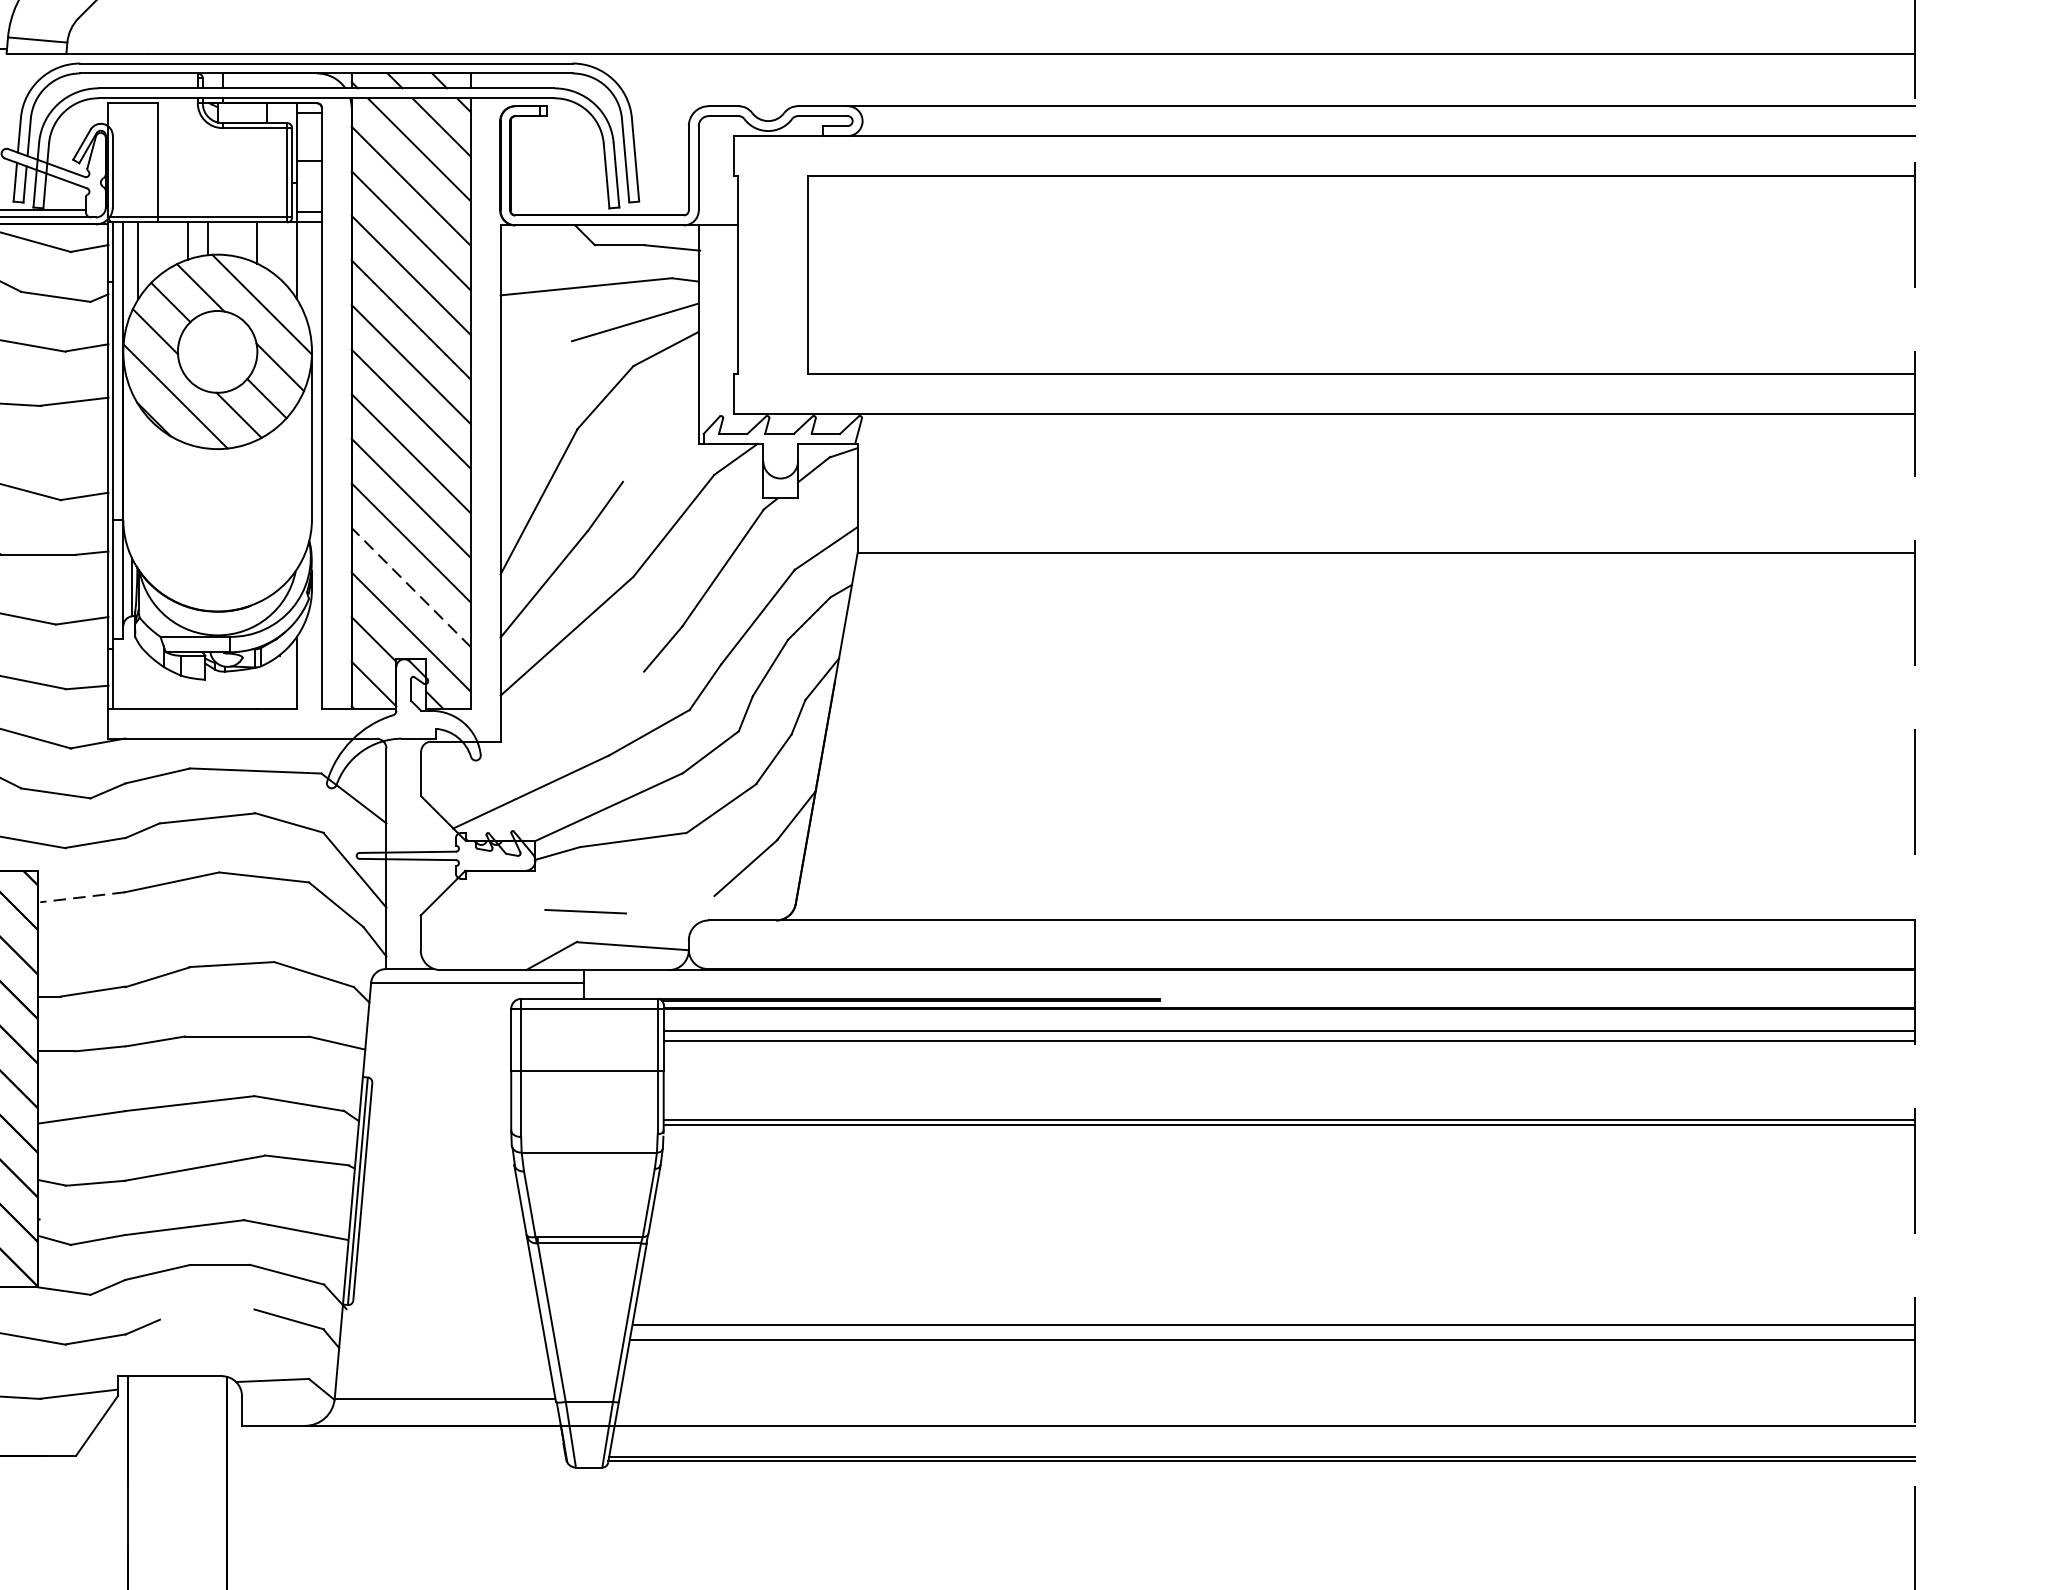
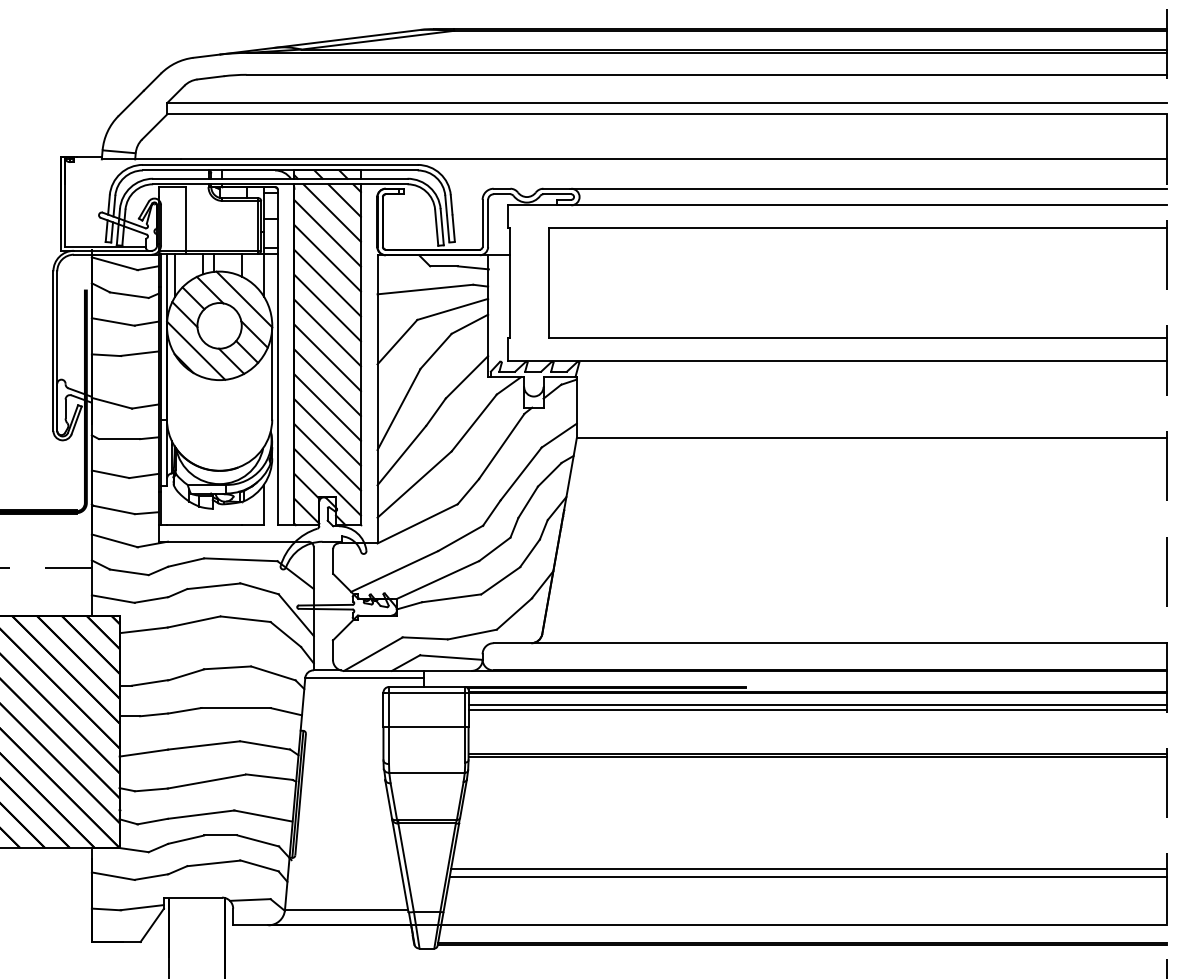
line: (536, 379) -> (397, 341), added
line: (659, 444) -> (466, 377), added
line: (410, 587) -> (327, 457), dashed -> solid
line: (572, 705) -> (417, 523), added
line: (83, 897) -> (144, 630), dashed -> solid
line: (668, 904) -> (471, 634), added
line: (493, 938) -> (373, 653), added
line: (206, 1315) -> (213, 863), added

